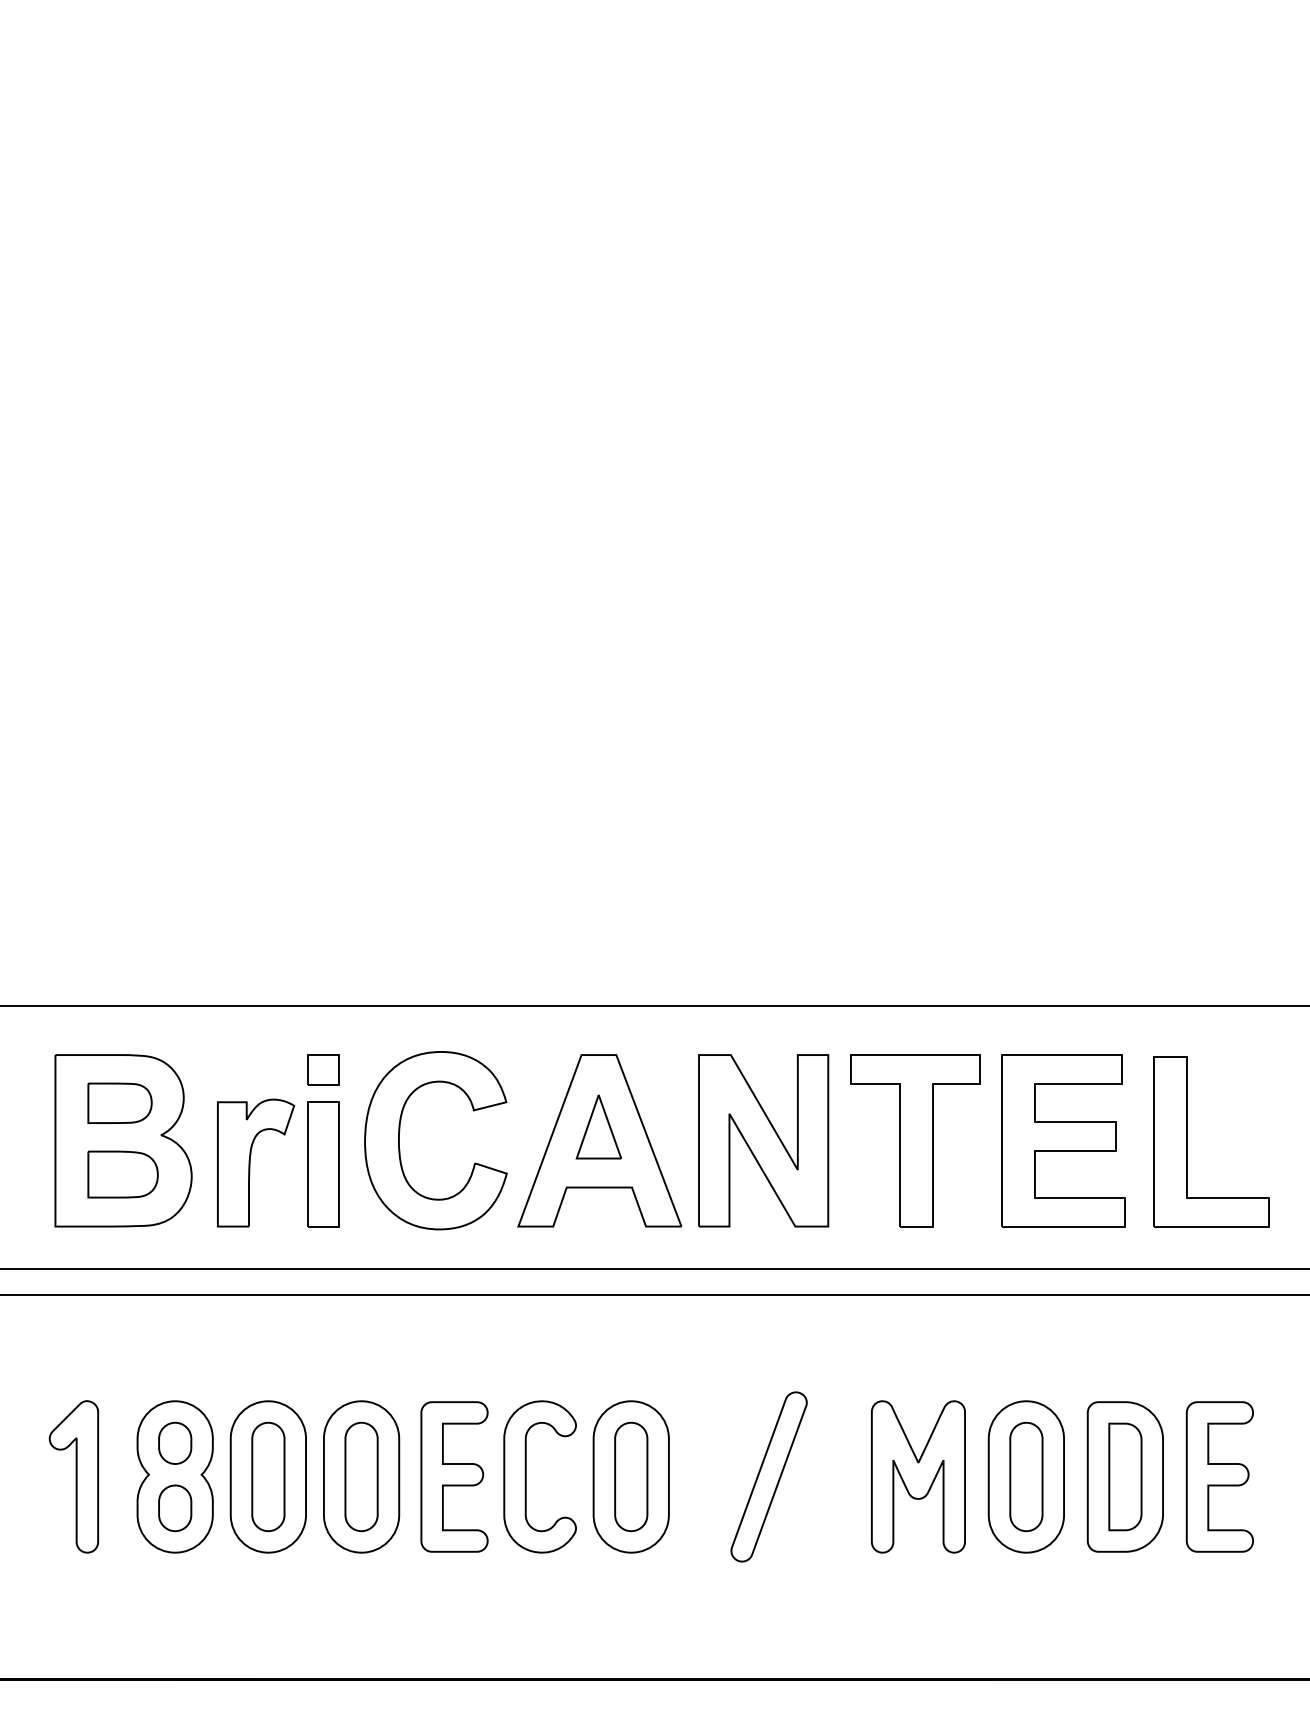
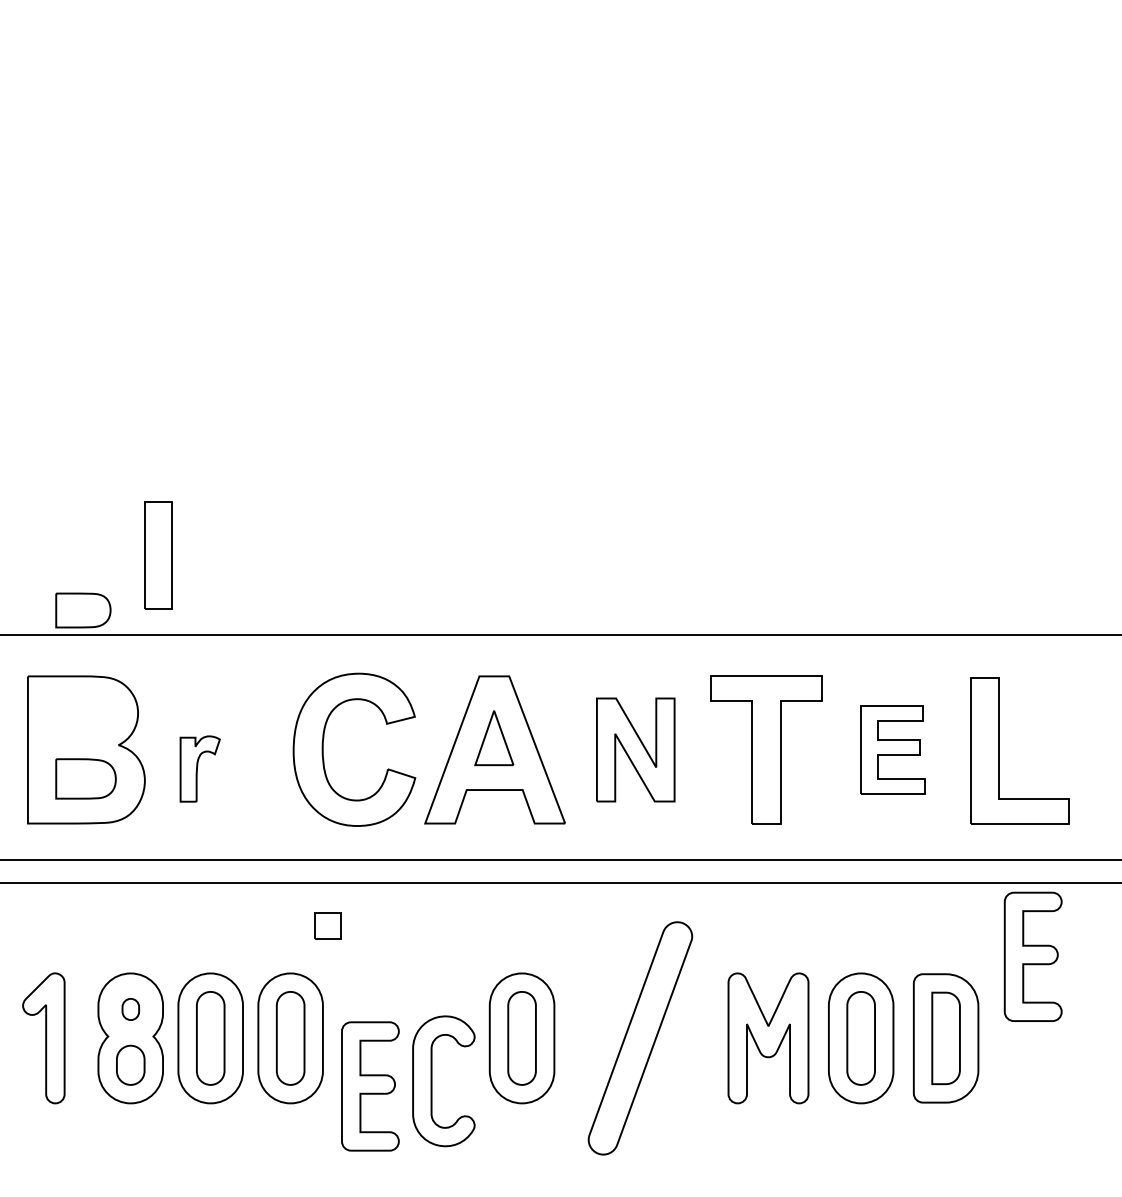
part: (323, 1069) -> (328, 925), moved
part: (119, 1102) -> (82, 609), moved
part: (763, 1140) -> (635, 749), size x0.7
part: (1063, 1140) -> (892, 749), size x0.6
part: (256, 1162) -> (200, 768), size x0.6
part: (323, 1164) -> (158, 555), moved
part: (175, 1442) -> (130, 1008), size x0.6
part: (454, 1476) -> (370, 1086), moved
part: (526, 1476) -> (432, 1080), moved
part: (768, 1476) -> (639, 1038), size x1.6
part: (1219, 1476) -> (1032, 956), moved

